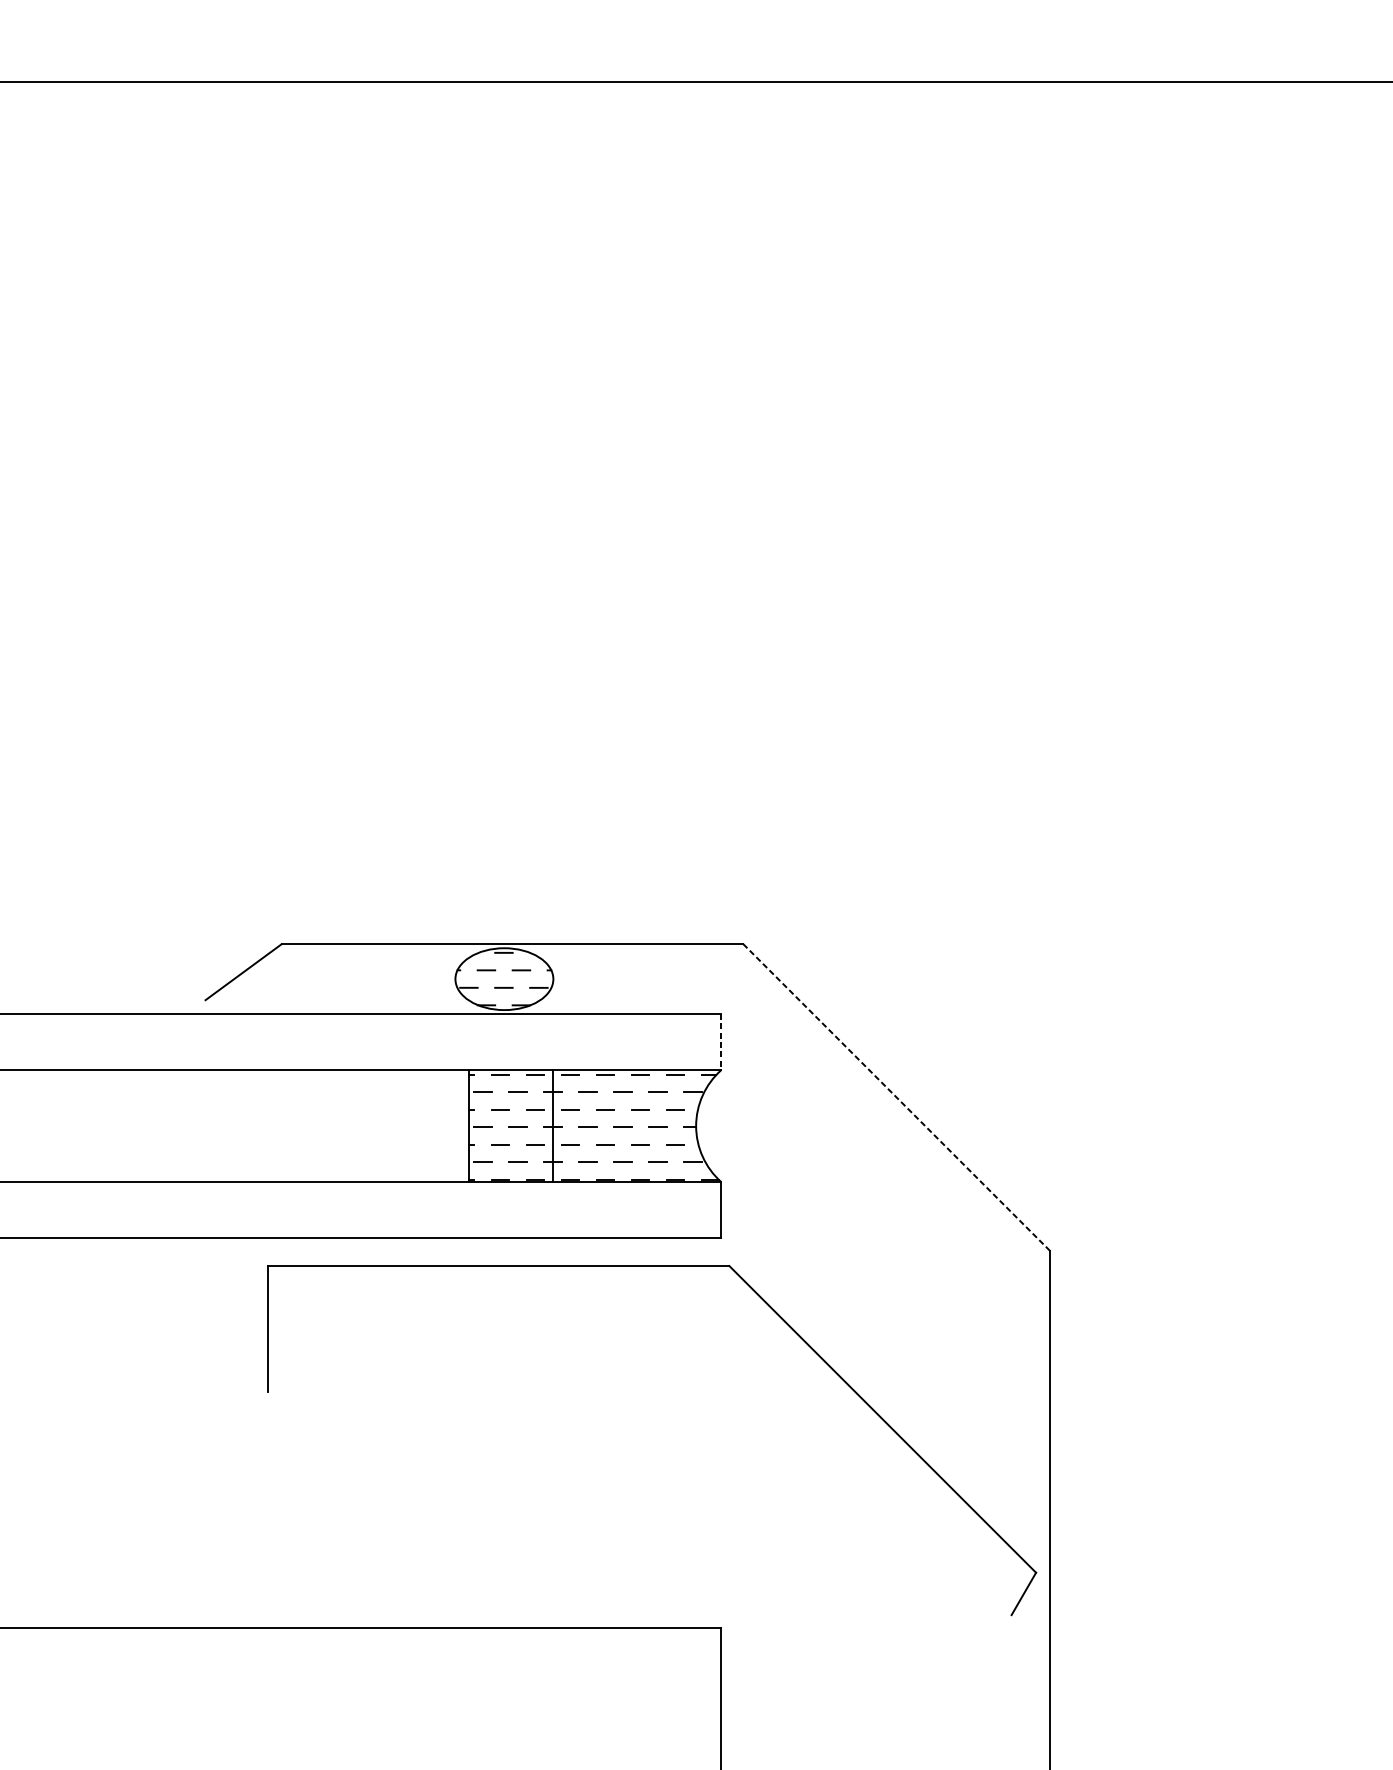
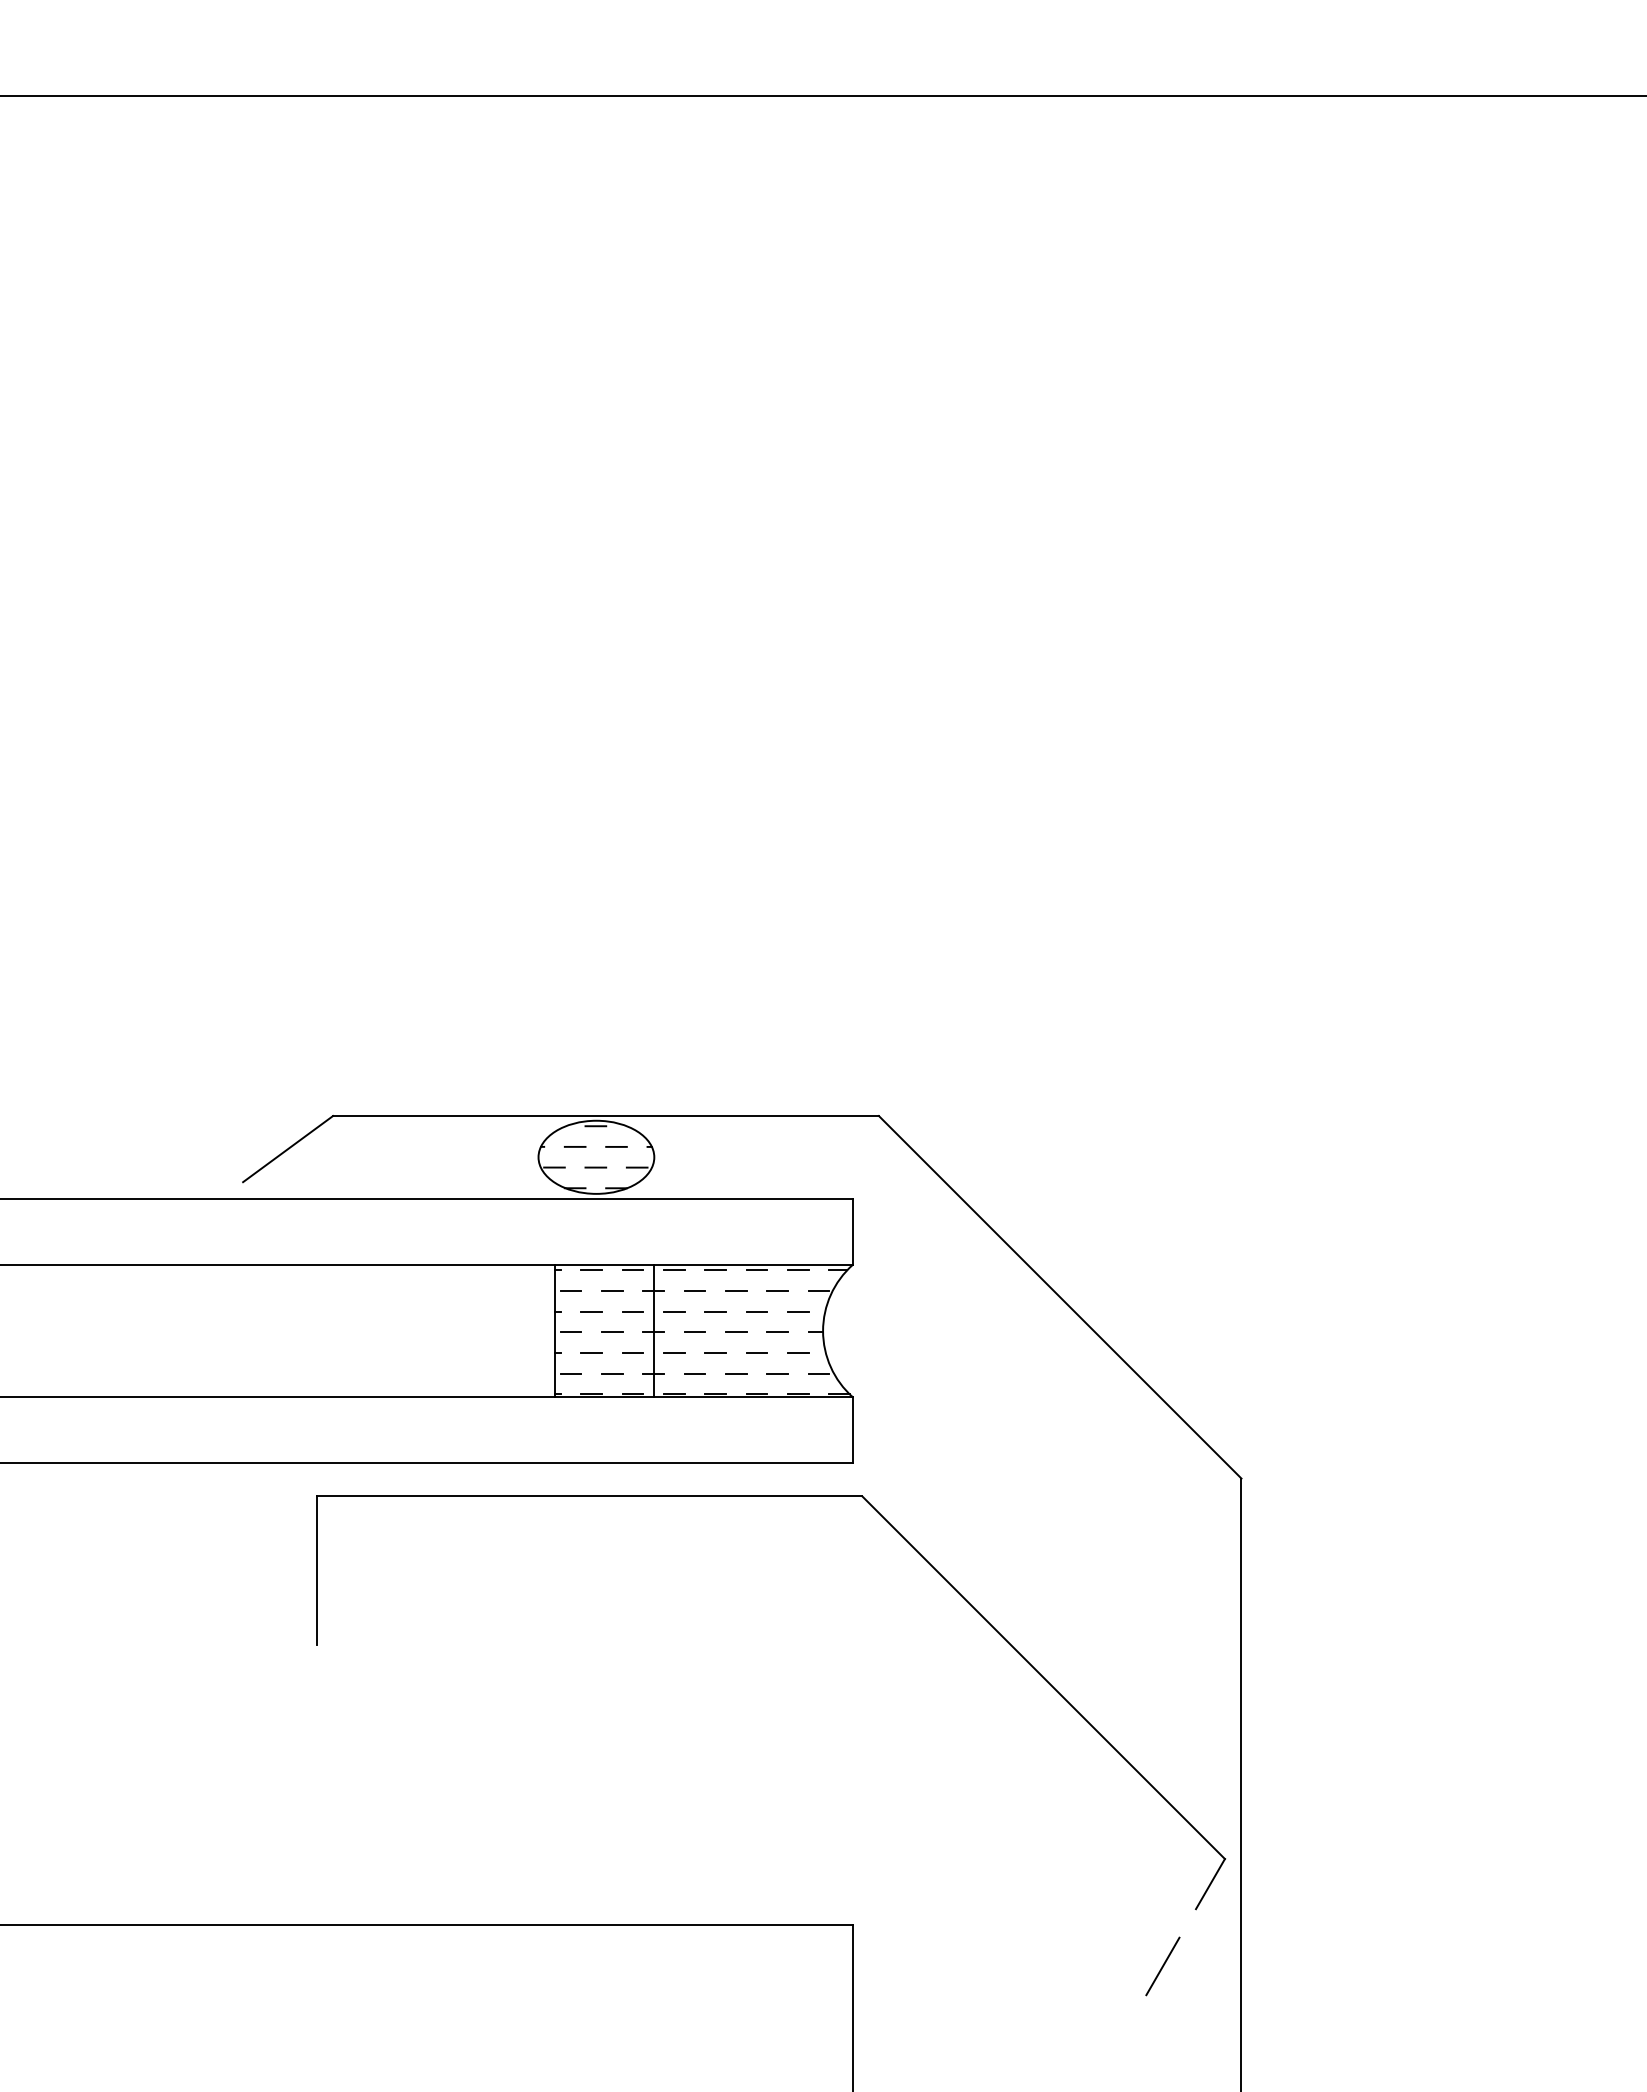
line: (721, 1042) -> (852, 1232), dashed -> solid
line: (896, 1096) -> (1059, 1296), dashed -> solid
line: (983, 1663) -> (1162, 1966), added

